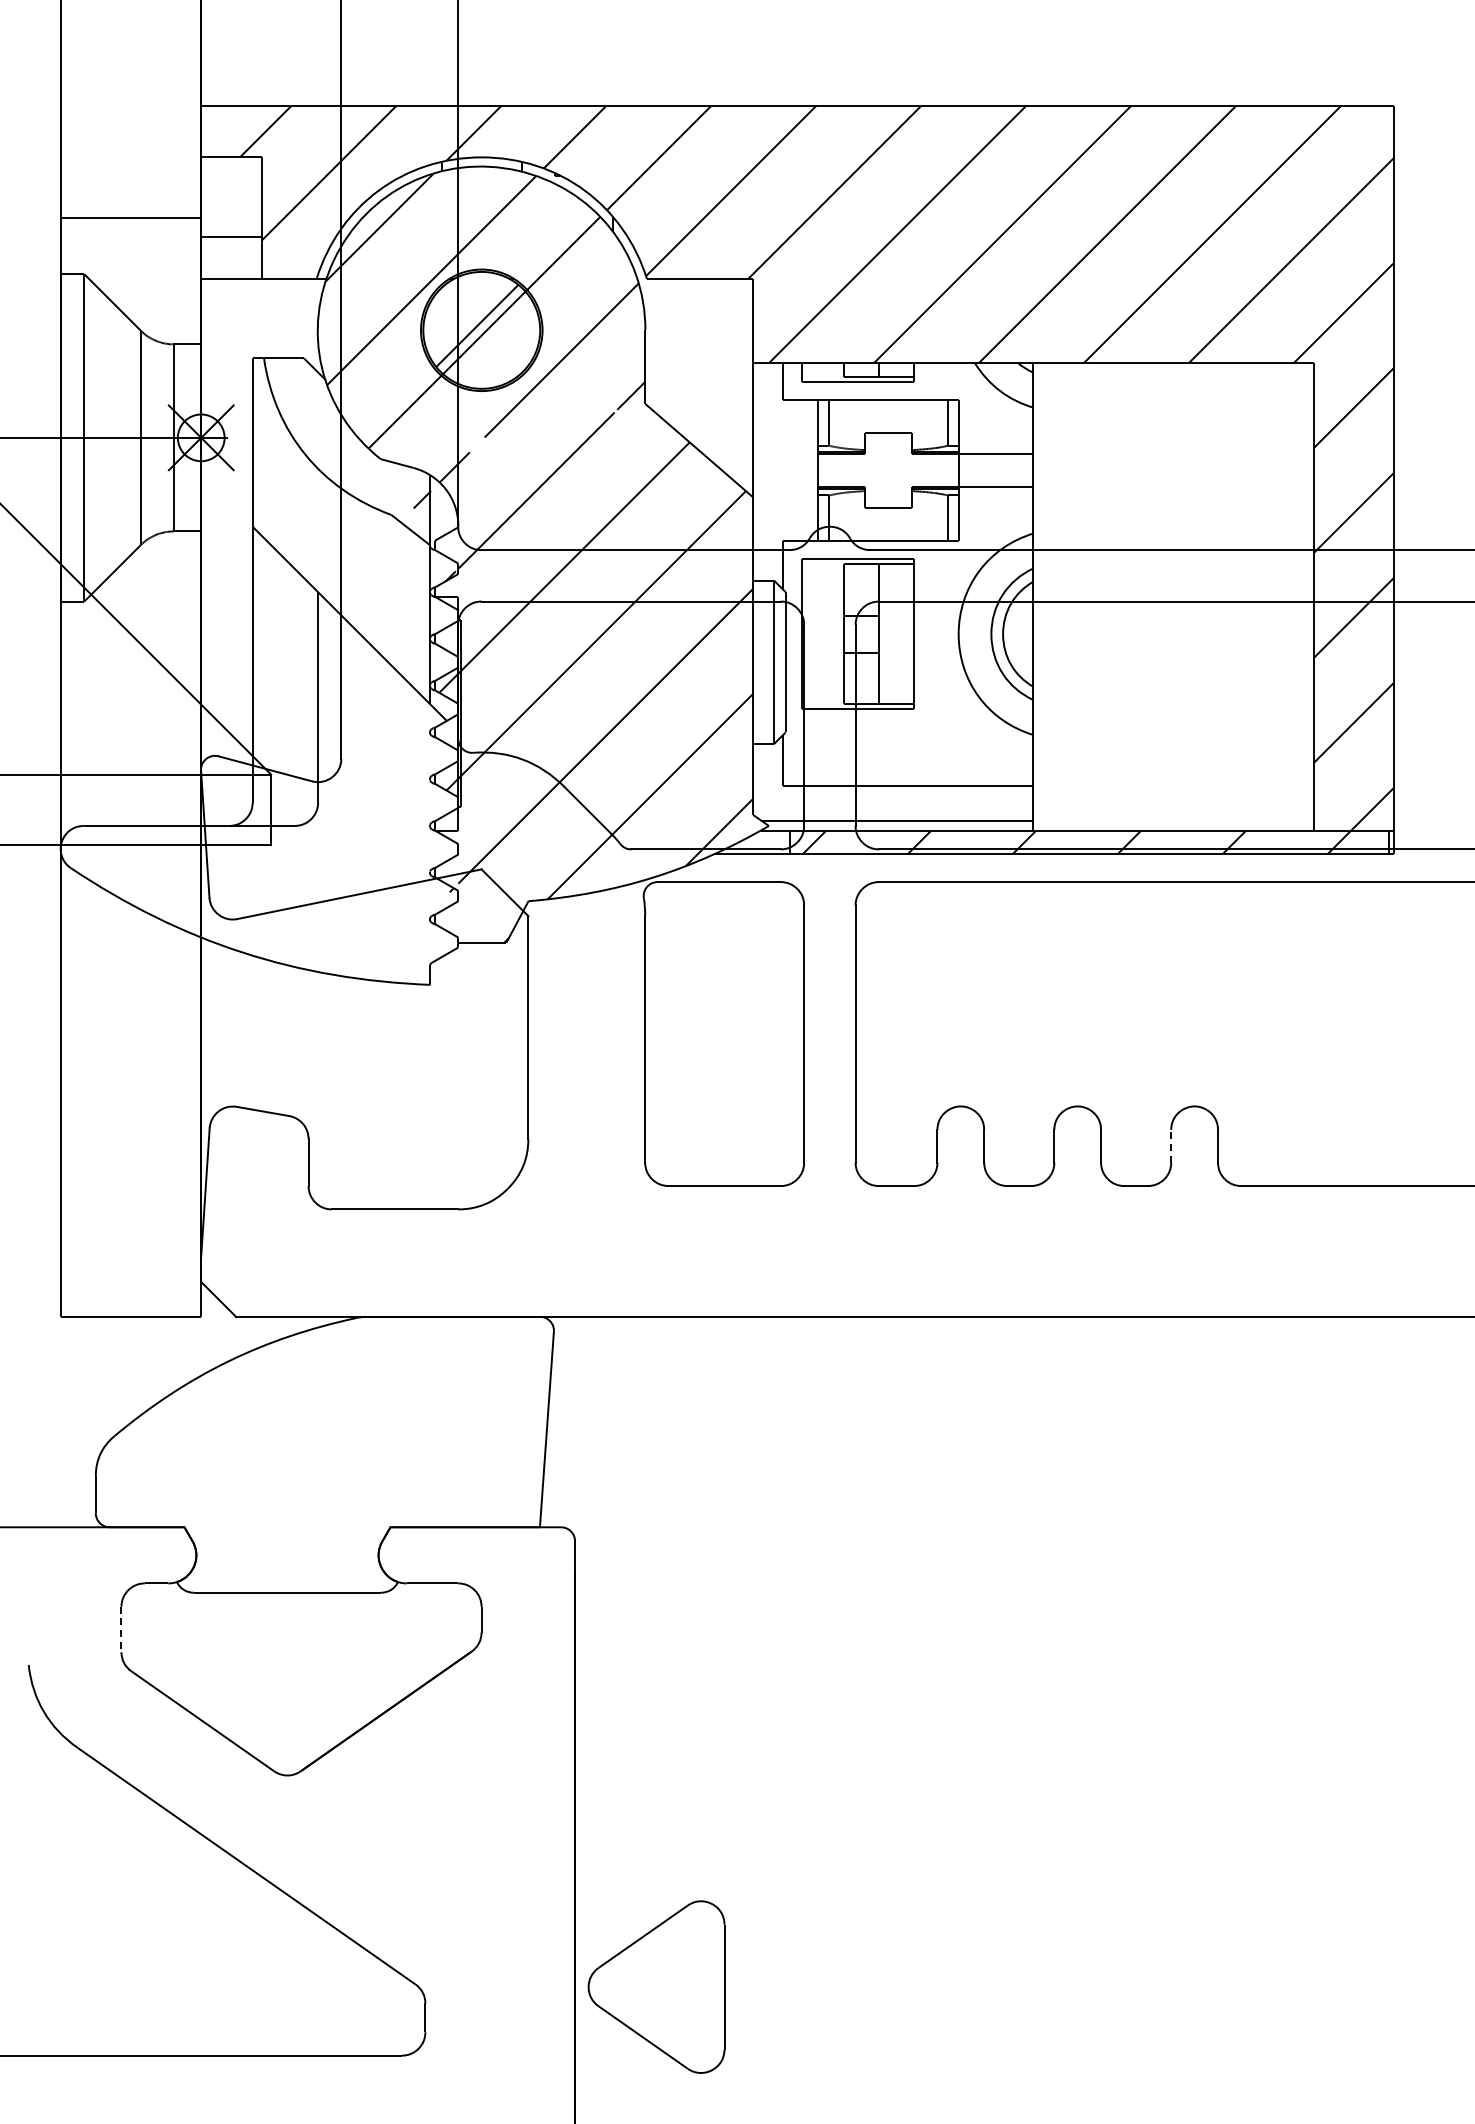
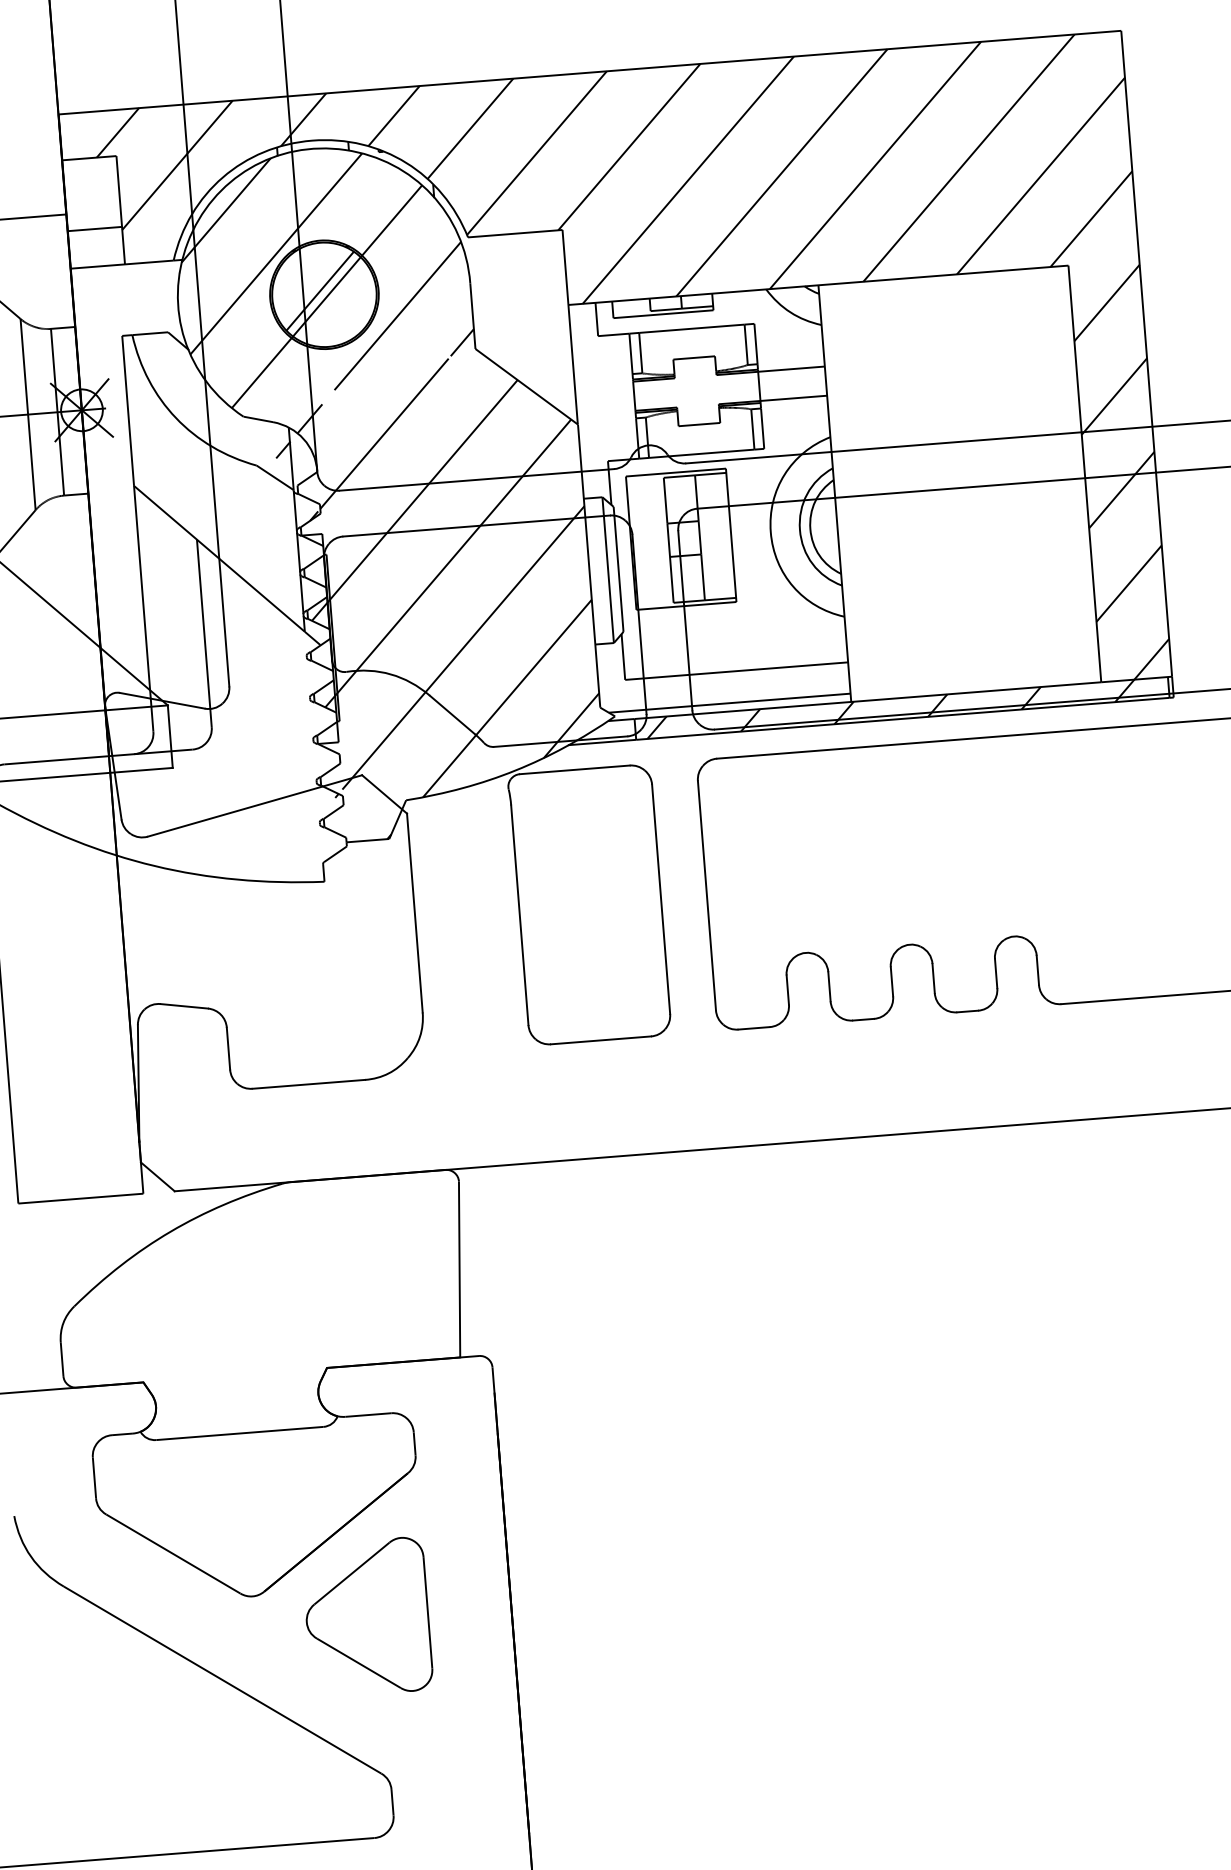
line: (1171, 1145) -> (996, 972), dashed -> solid
line: (121, 1629) -> (94, 1477), dashed -> solid
part: (656, 1986) -> (367, 1616), moved

